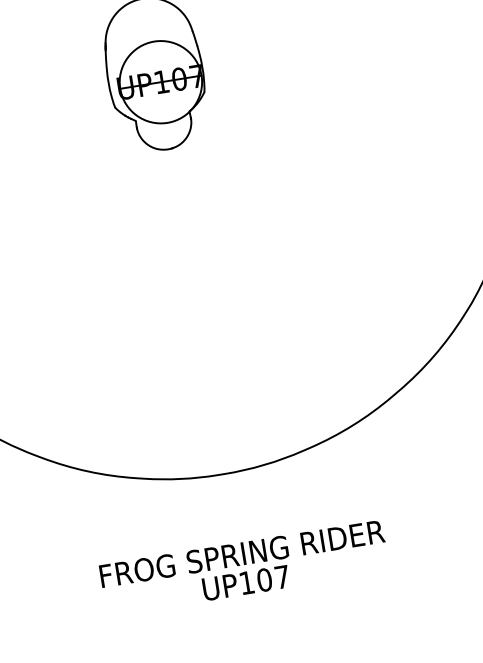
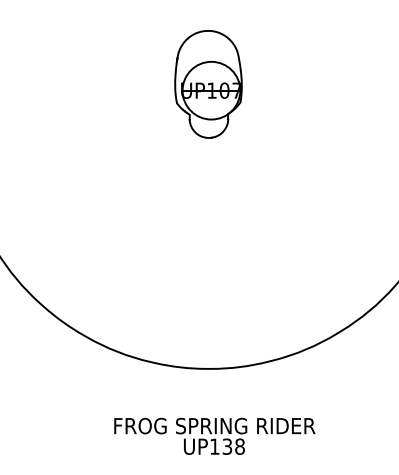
text: (273, 578) -> (233, 446), UP107 -> UP138

